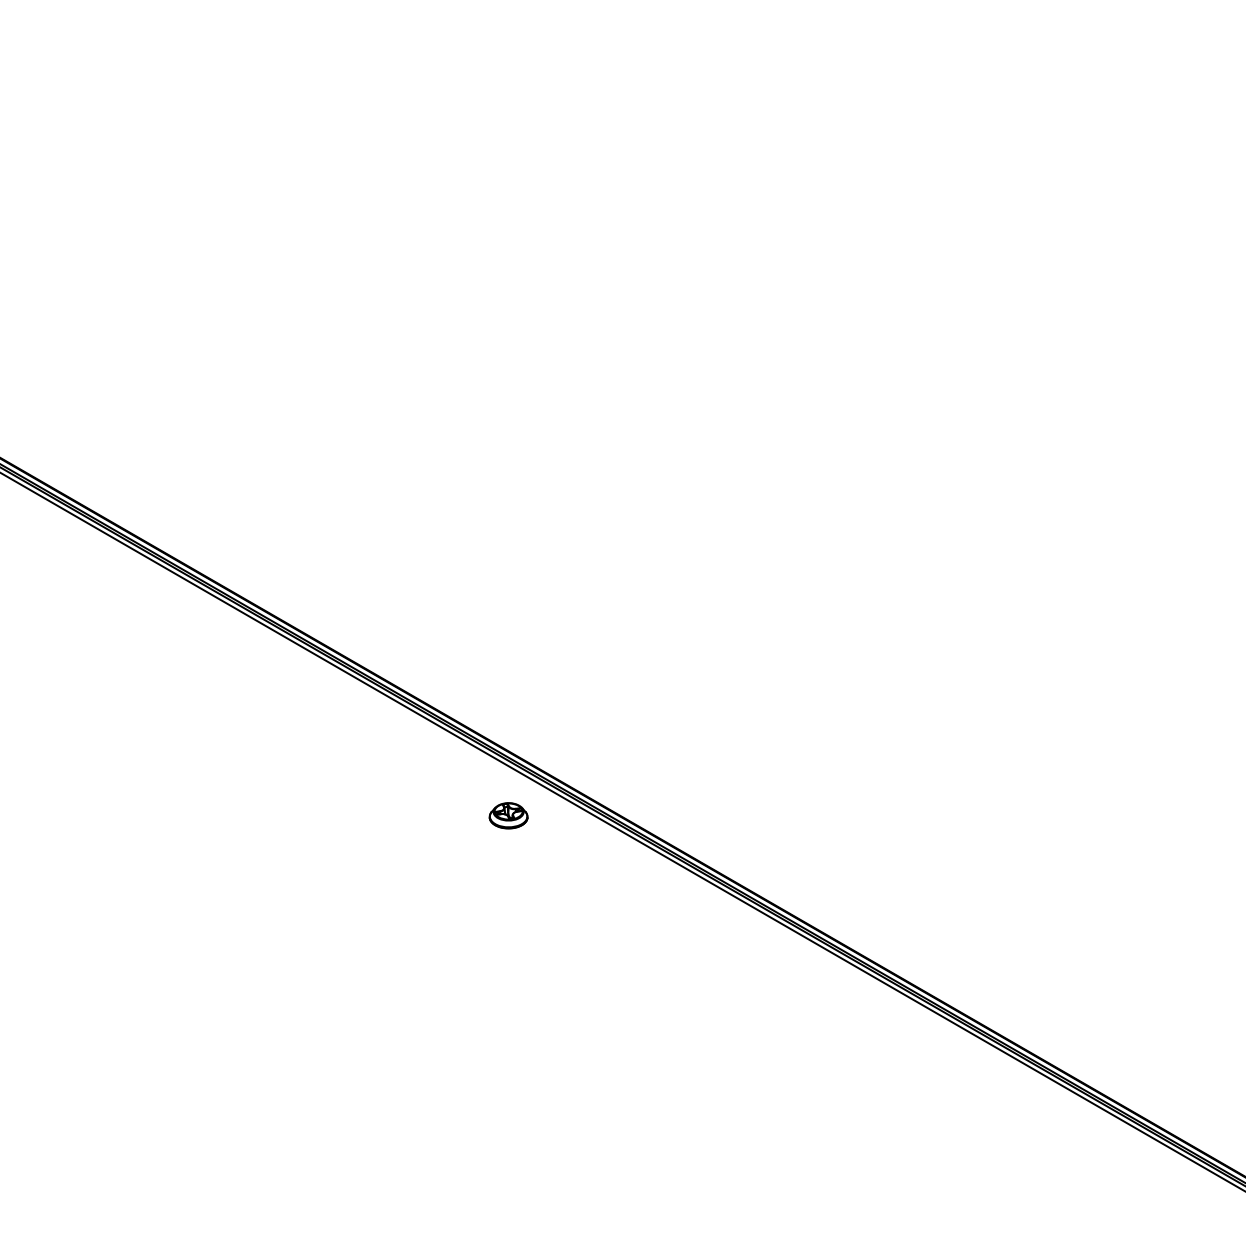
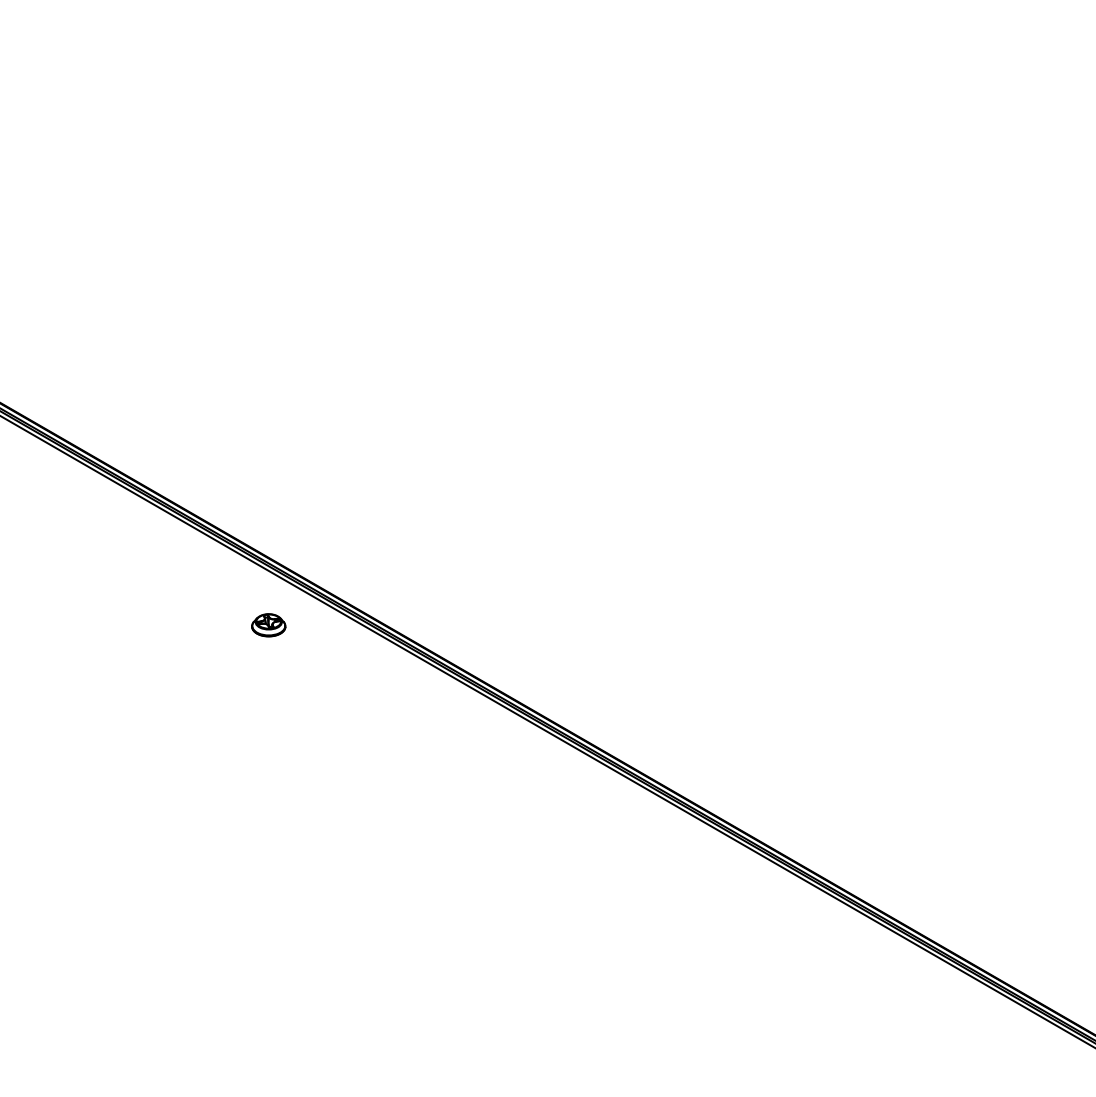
part: (508, 815) -> (268, 625), moved

